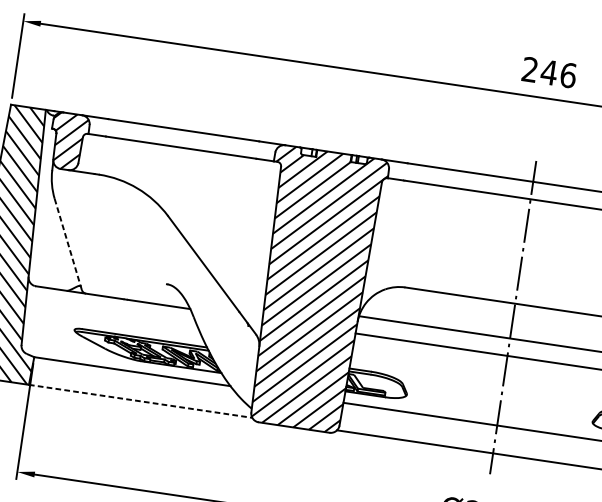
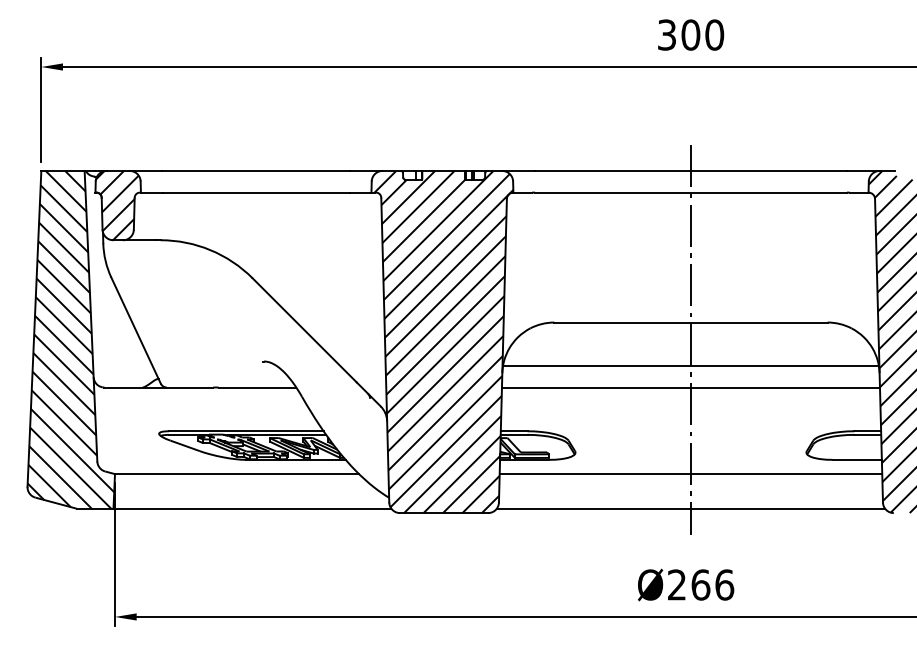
text: (549, 72) -> (691, 34), 246 -> 300
line: (68, 244) -> (136, 330), dashed -> solid
line: (140, 401) -> (252, 508), dashed -> solid

